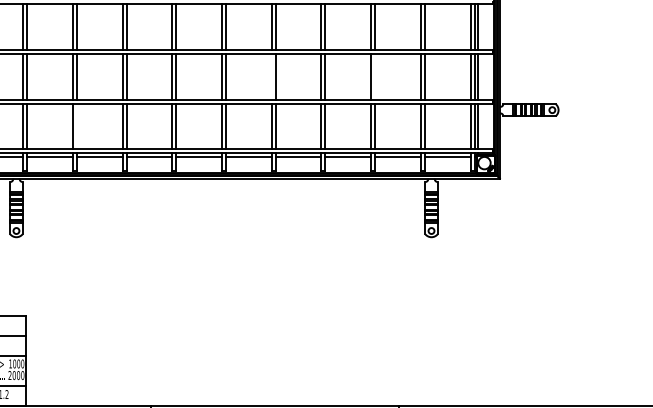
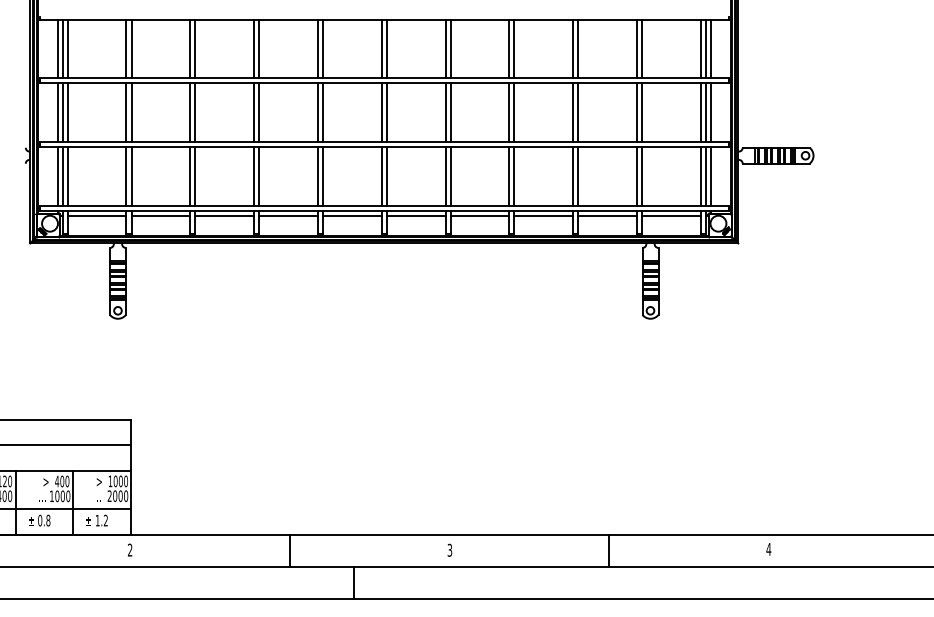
line: (271, 76) -> (445, 112), added
line: (375, 76) -> (578, 112), added
line: (76, 126) -> (195, 176), added

